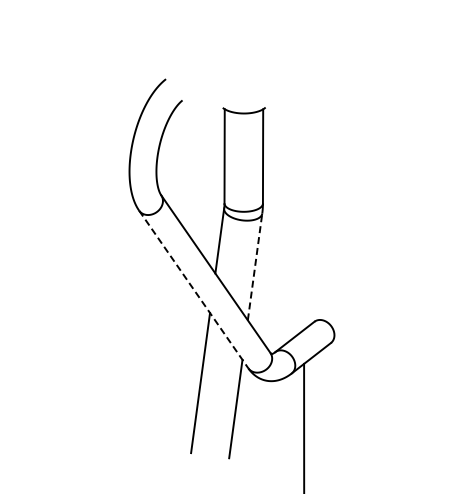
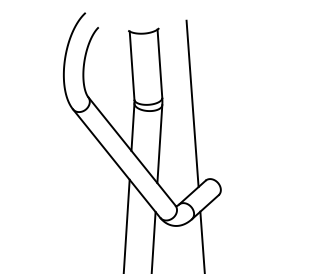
line: (303, 214) -> (192, 103), added
line: (255, 266) -> (160, 143), dashed -> solid
line: (193, 289) -> (116, 163), dashed -> solid

